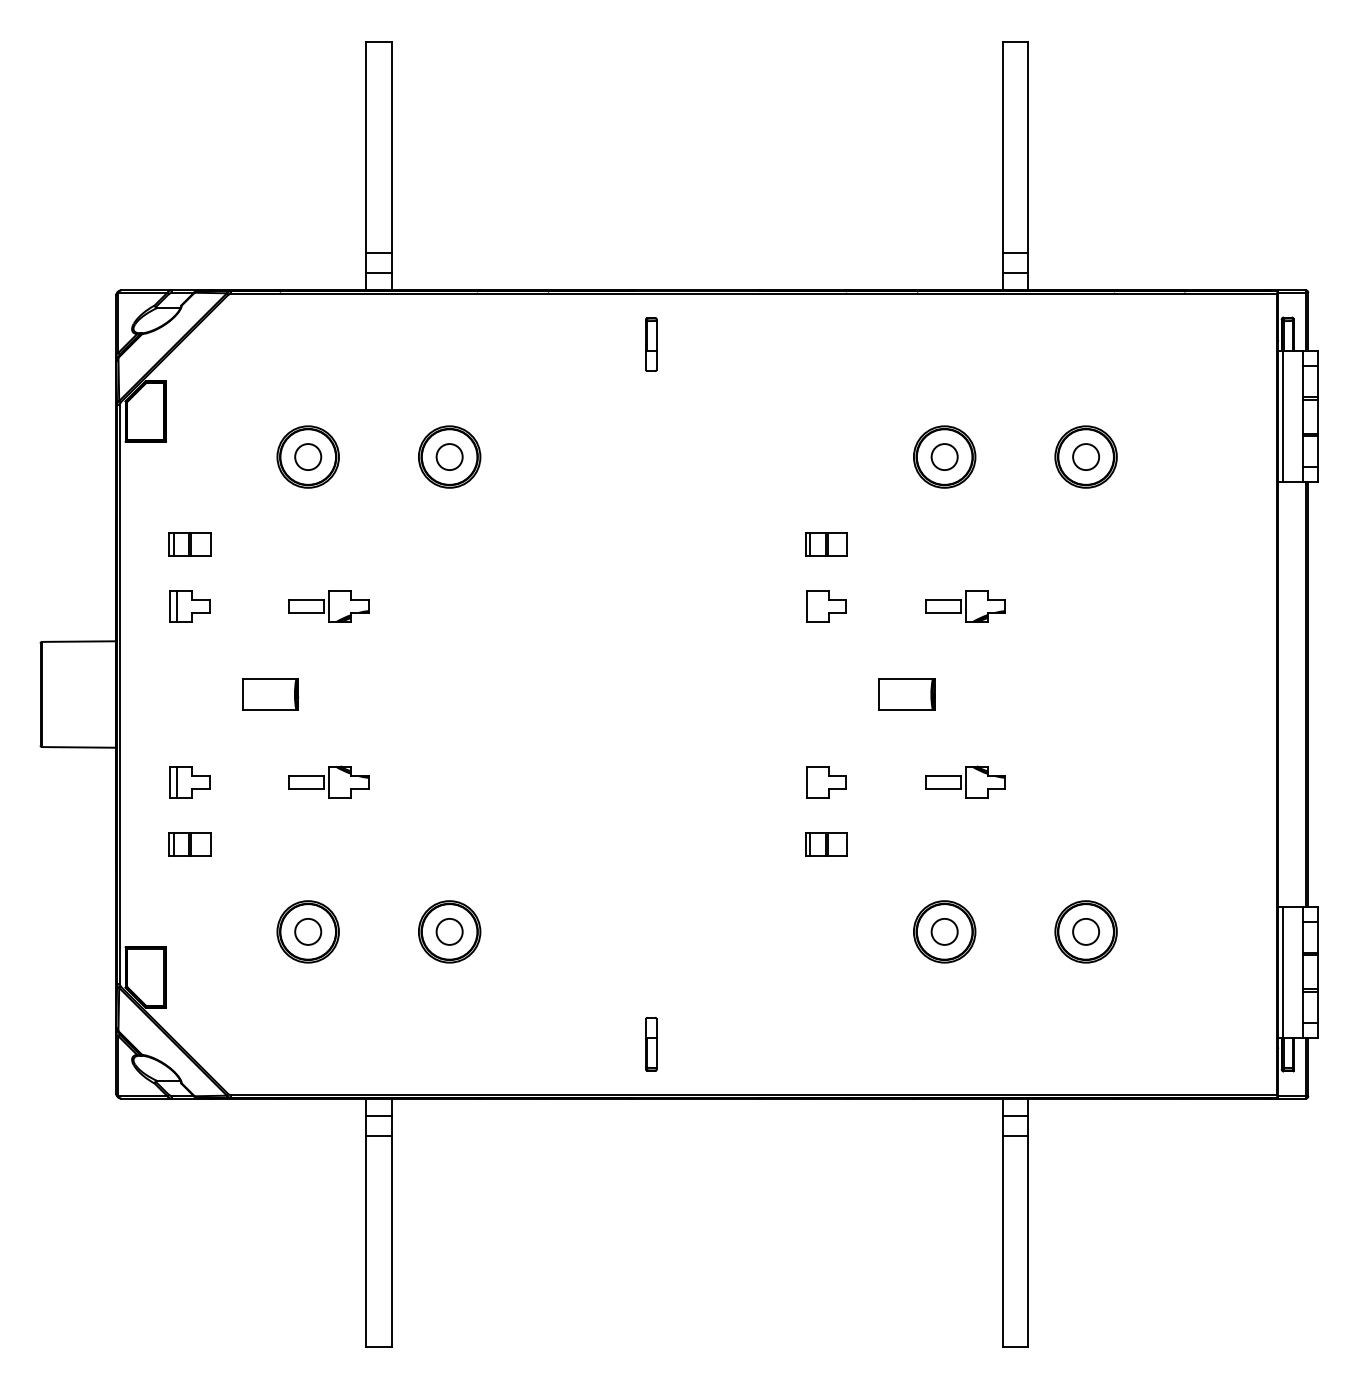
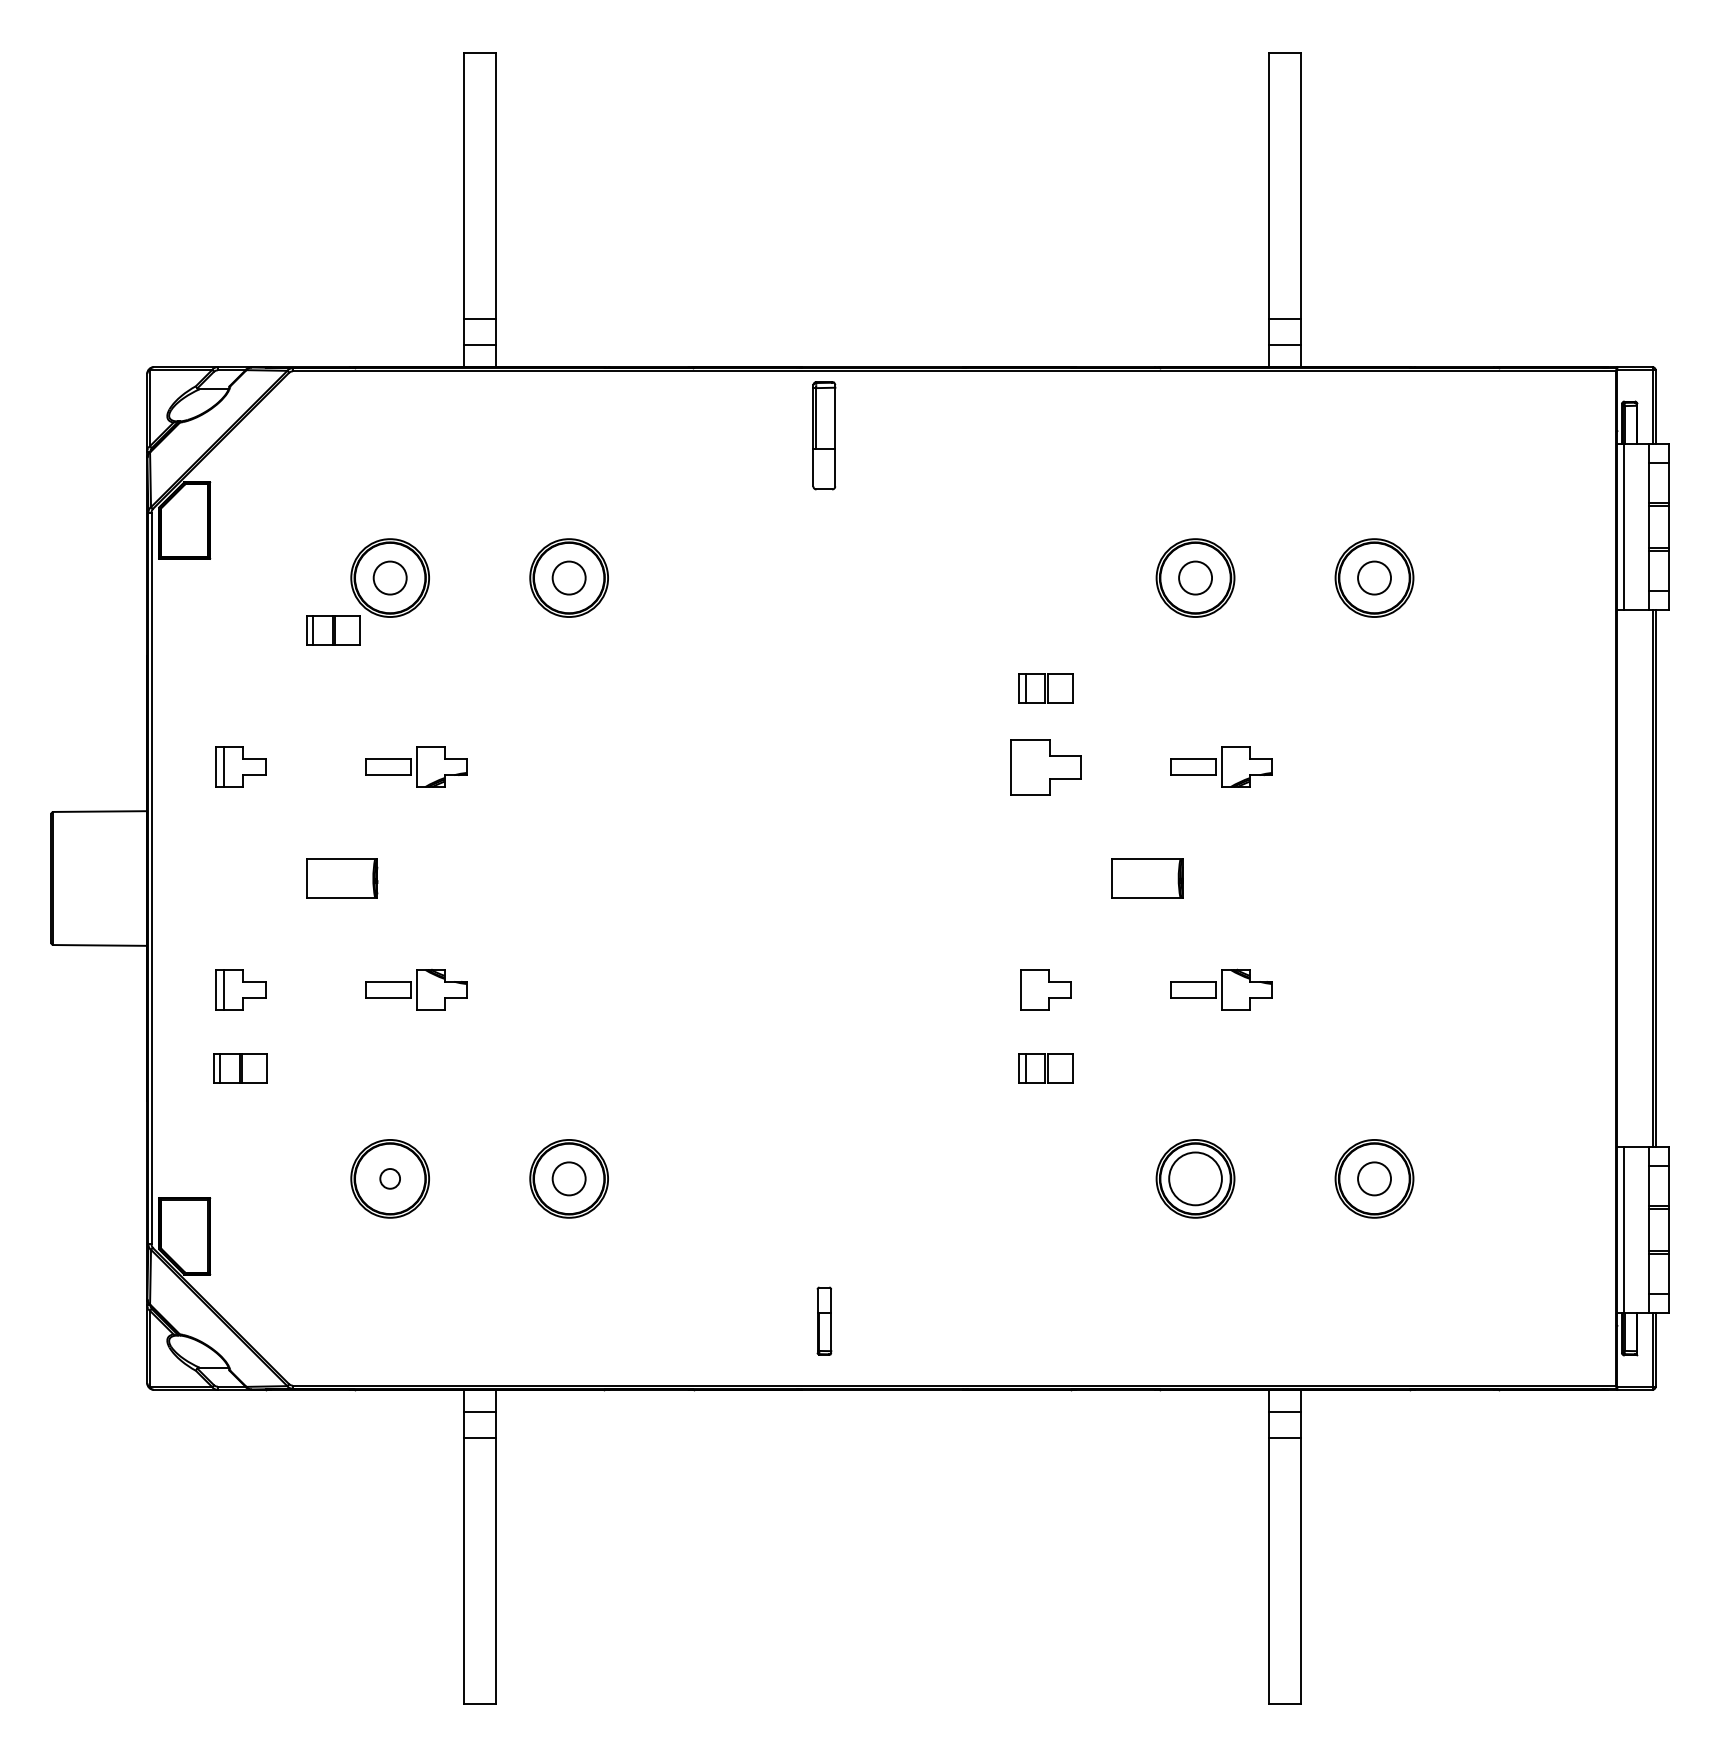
part: (651, 344) -> (824, 435), size x1.6
part: (189, 544) -> (333, 630), moved
part: (826, 605) -> (1045, 766), size x1.4
circle: (307, 931) -> (389, 1178), size x0.6
circle: (944, 931) -> (1195, 1178), size x1.6

